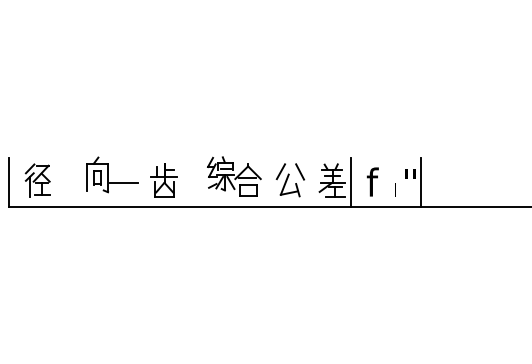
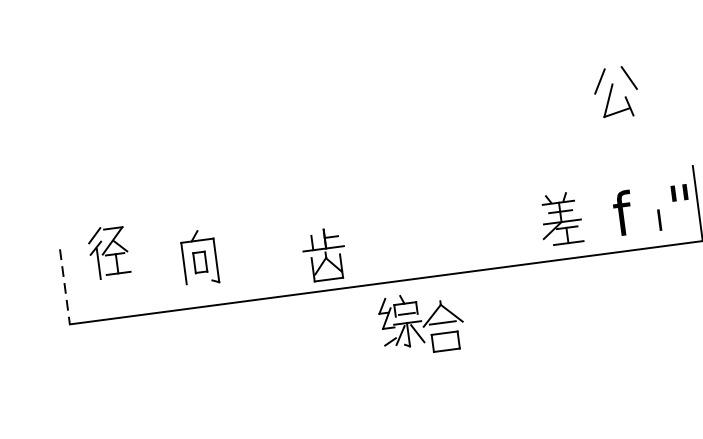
part: (234, 176) -> (421, 323), moved
part: (37, 180) -> (108, 252), moved
part: (163, 180) -> (324, 254), moved
part: (290, 180) -> (616, 93), moved
line: (351, 181) -> (590, 216), removed
line: (8, 182) -> (64, 287), solid -> dashed
line: (124, 183) -> (242, 265), removed

